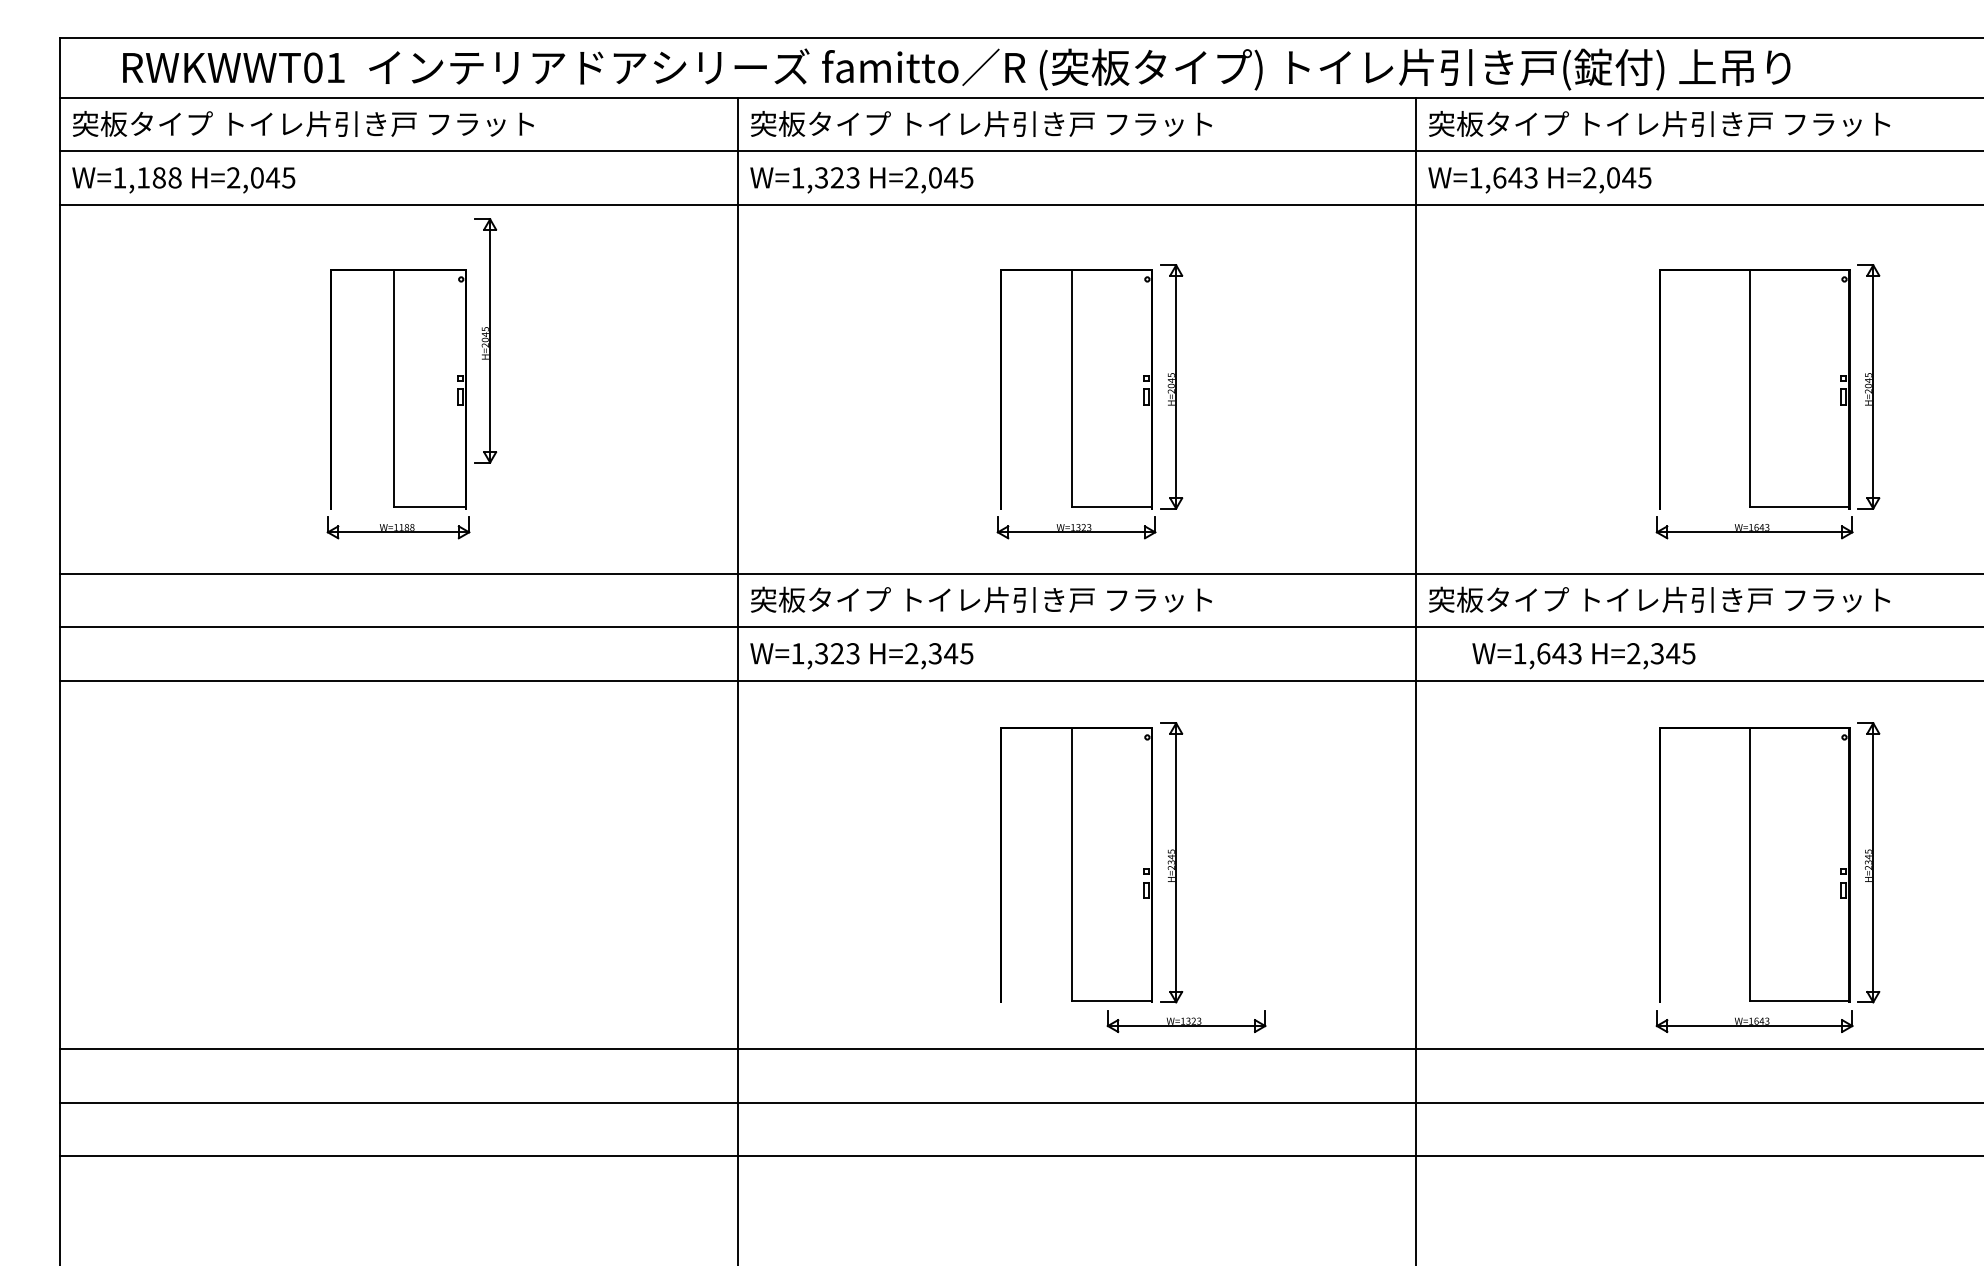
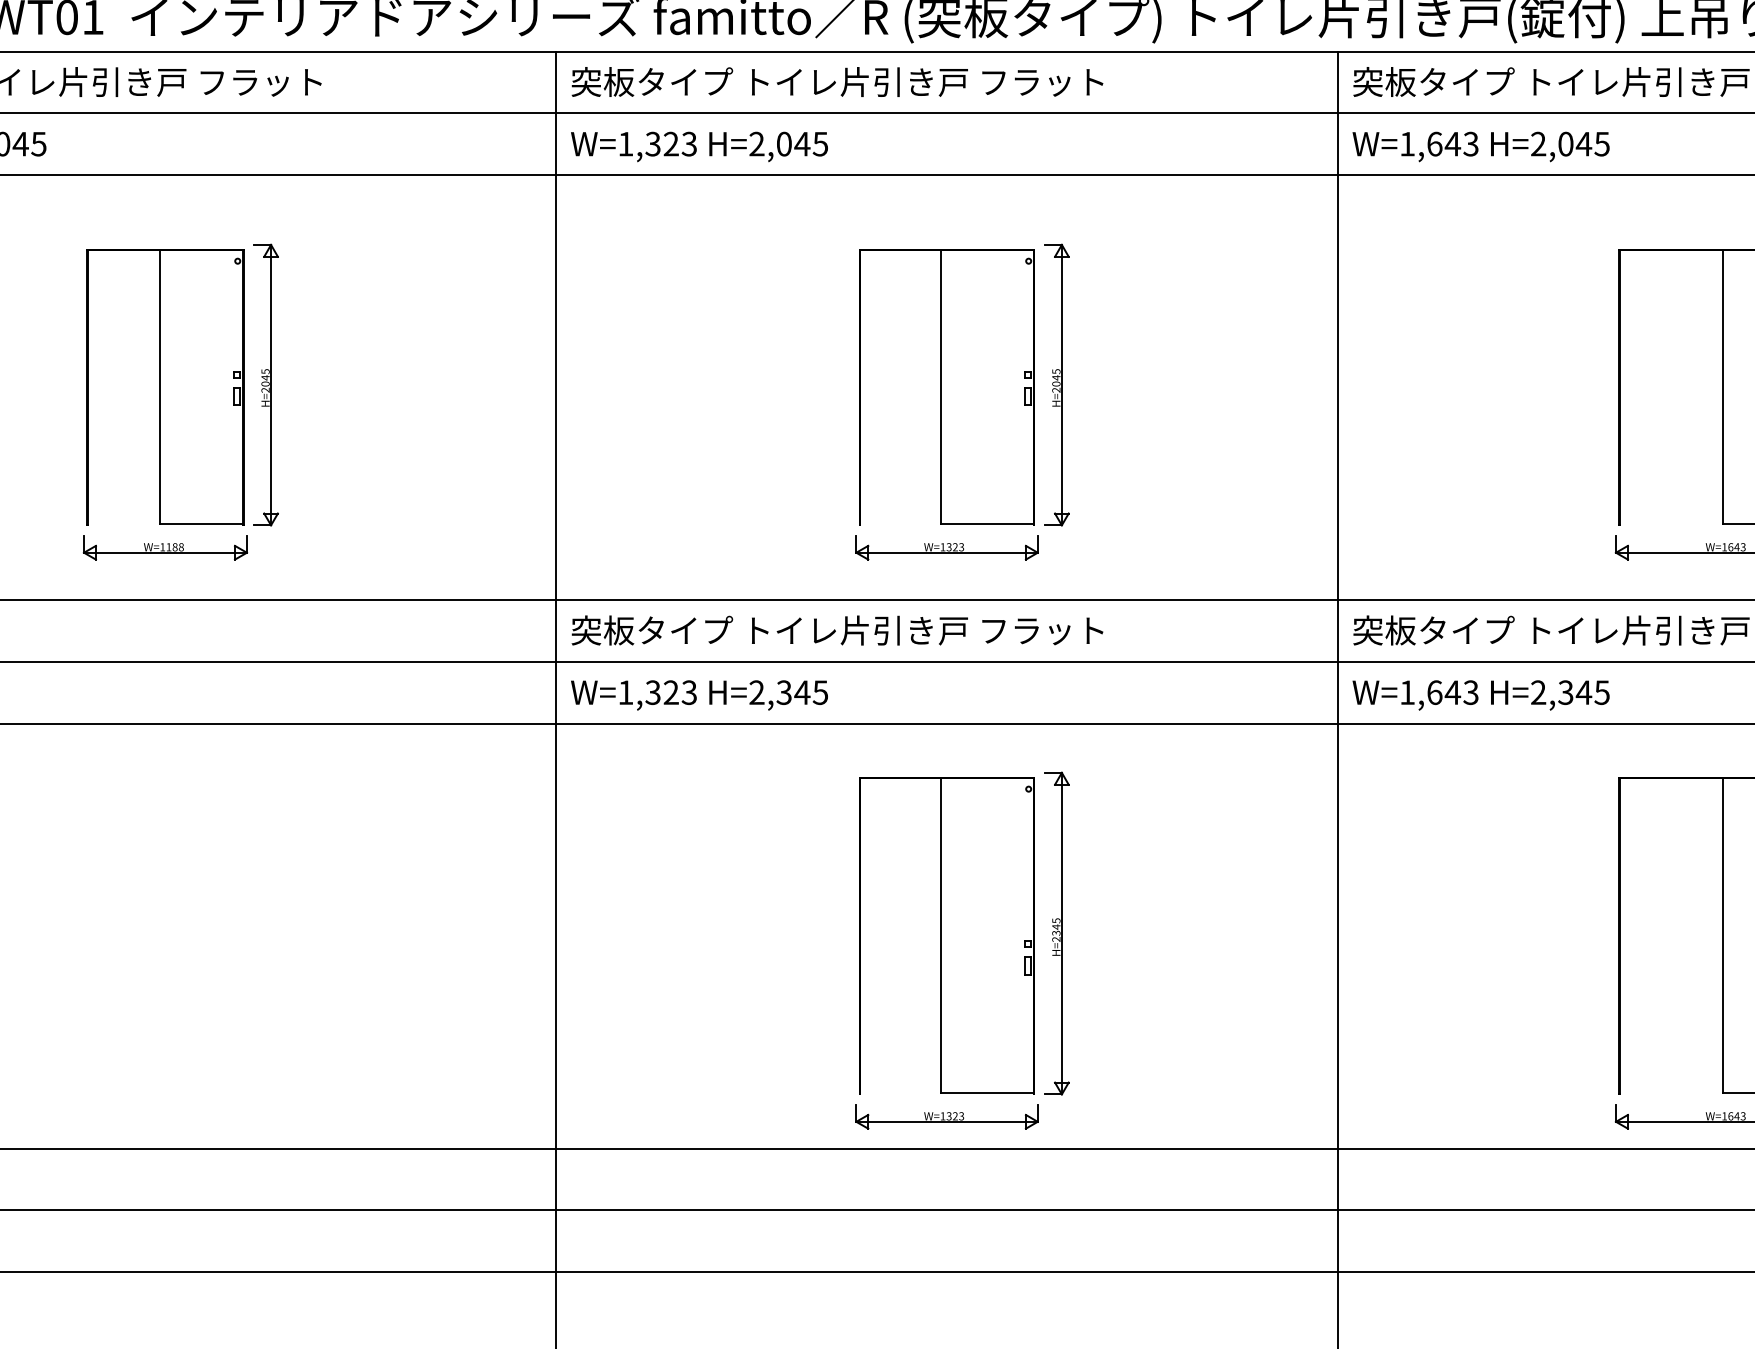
part: (485, 340) -> (265, 384), moved
text: (1583, 656) -> (1480, 695), moved
part: (1186, 1021) -> (946, 1116), moved

